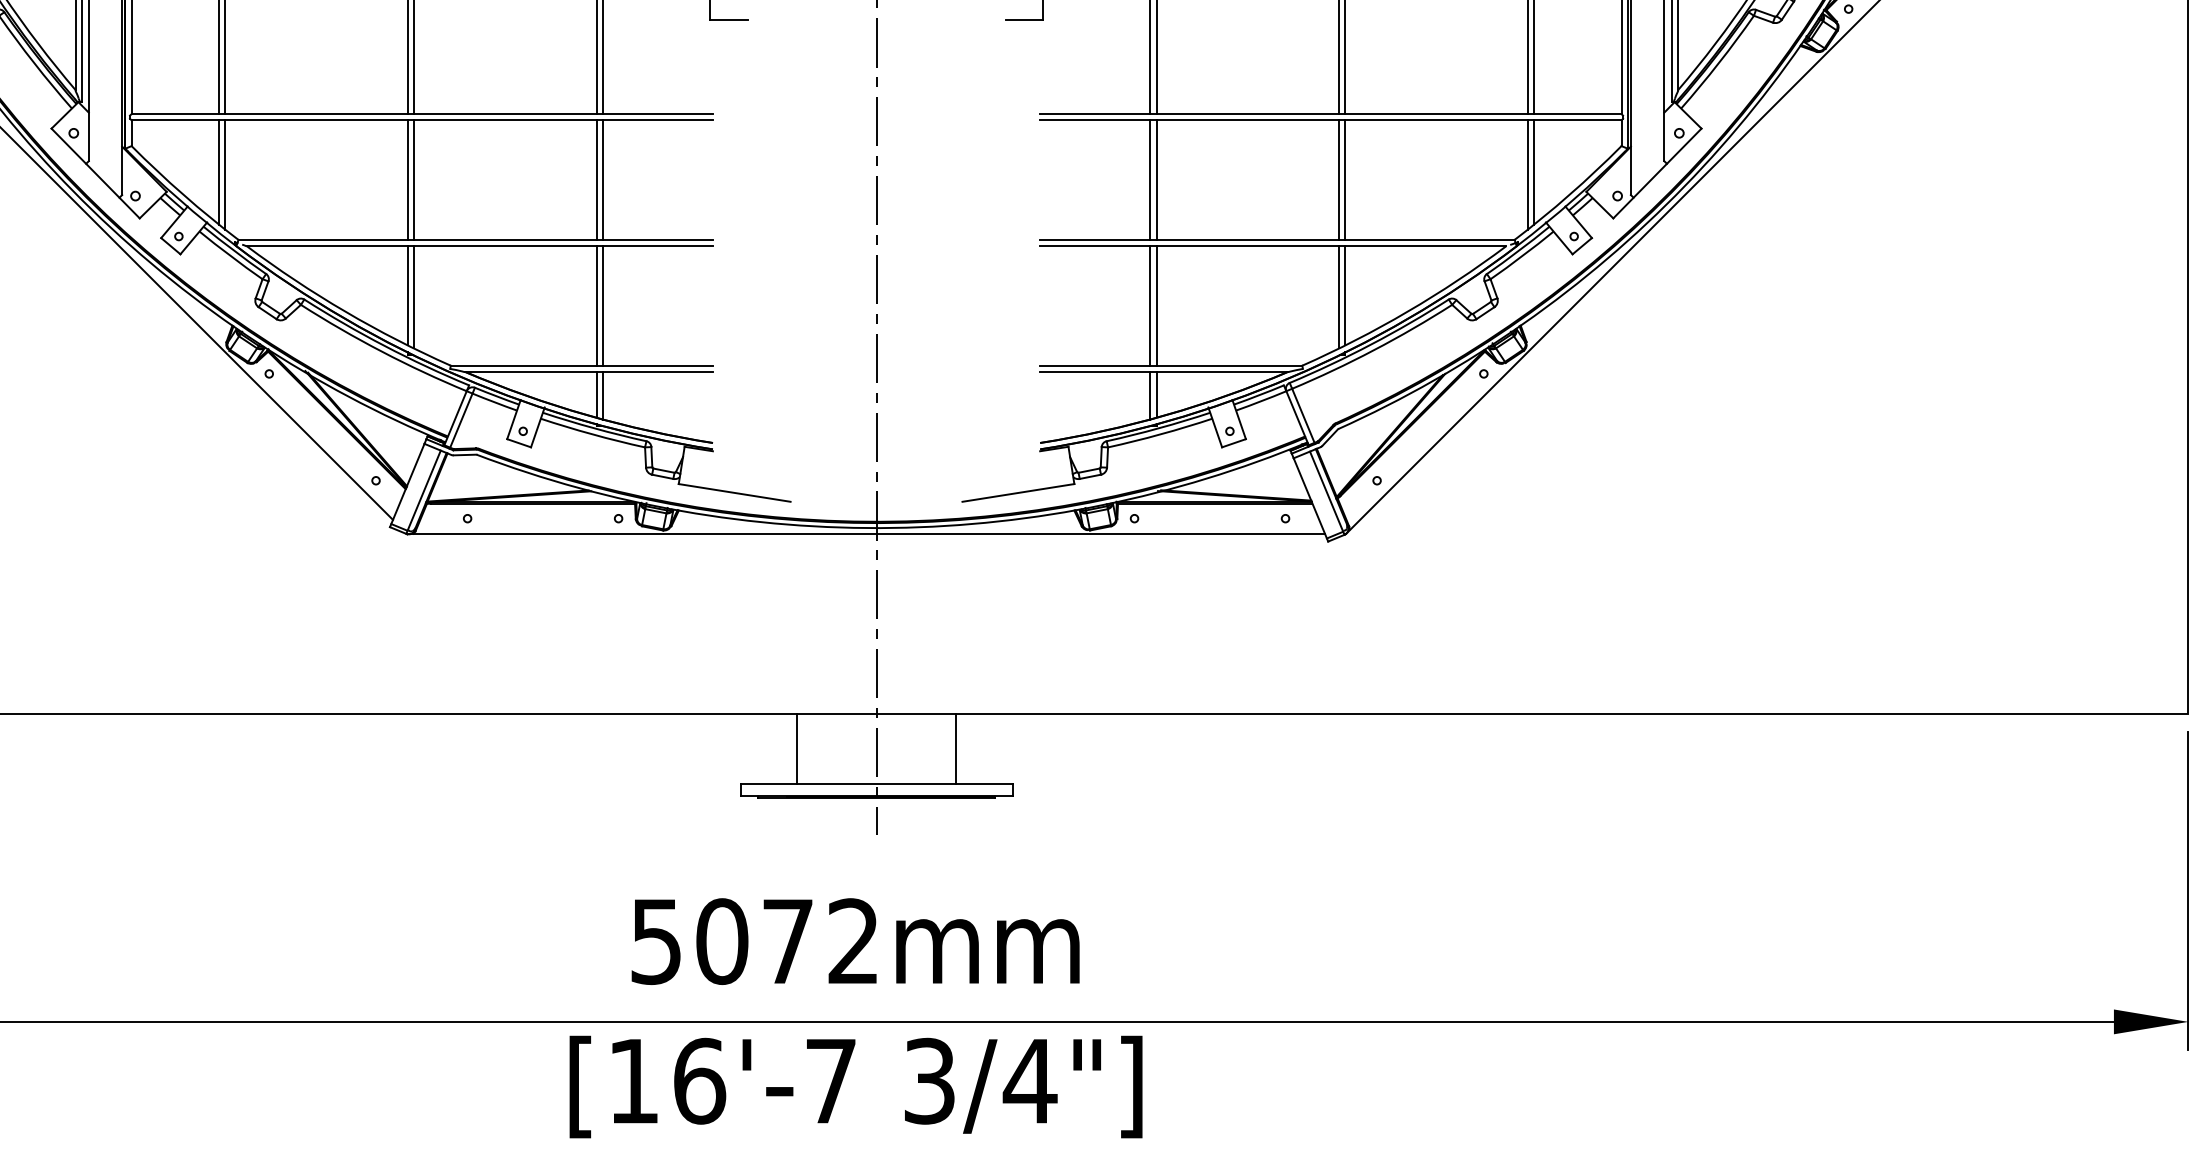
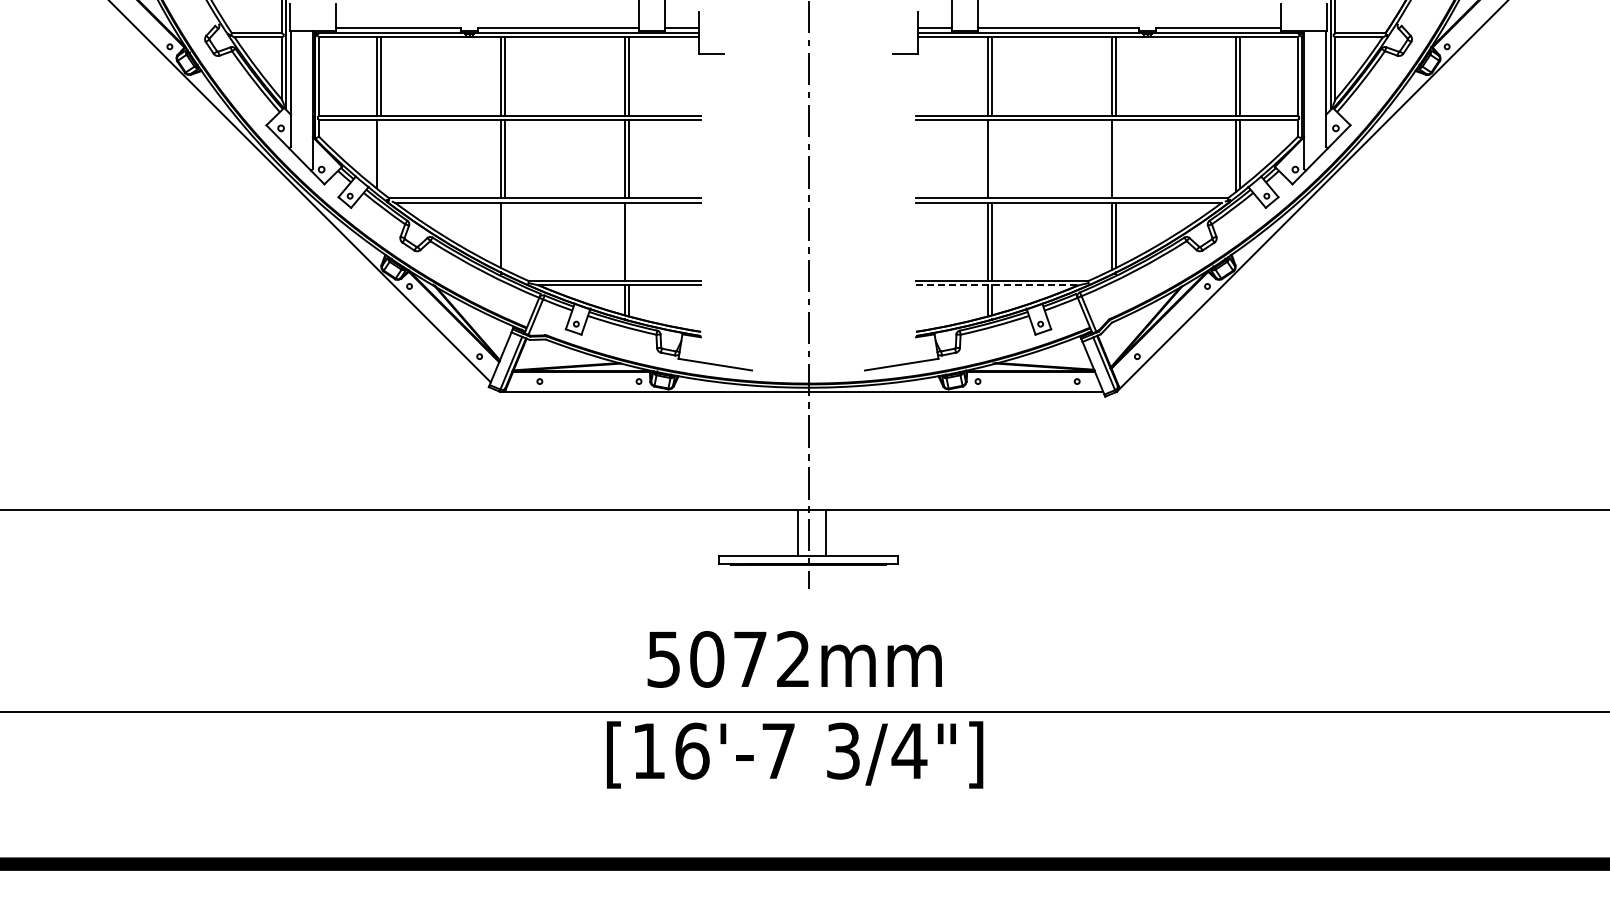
line: (225, 174) -> (380, 155), removed
line: (1156, 179) -> (992, 158), removed
line: (1345, 179) -> (1116, 158), removed
line: (413, 296) -> (504, 235), removed
line: (602, 305) -> (628, 241), removed
line: (1164, 372) -> (997, 285), solid -> dashed
line: (797, 748) -> (798, 532), moved
line: (955, 748) -> (825, 532), moved

